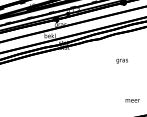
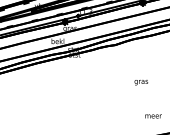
text: (122, 61) -> (141, 82), moved

